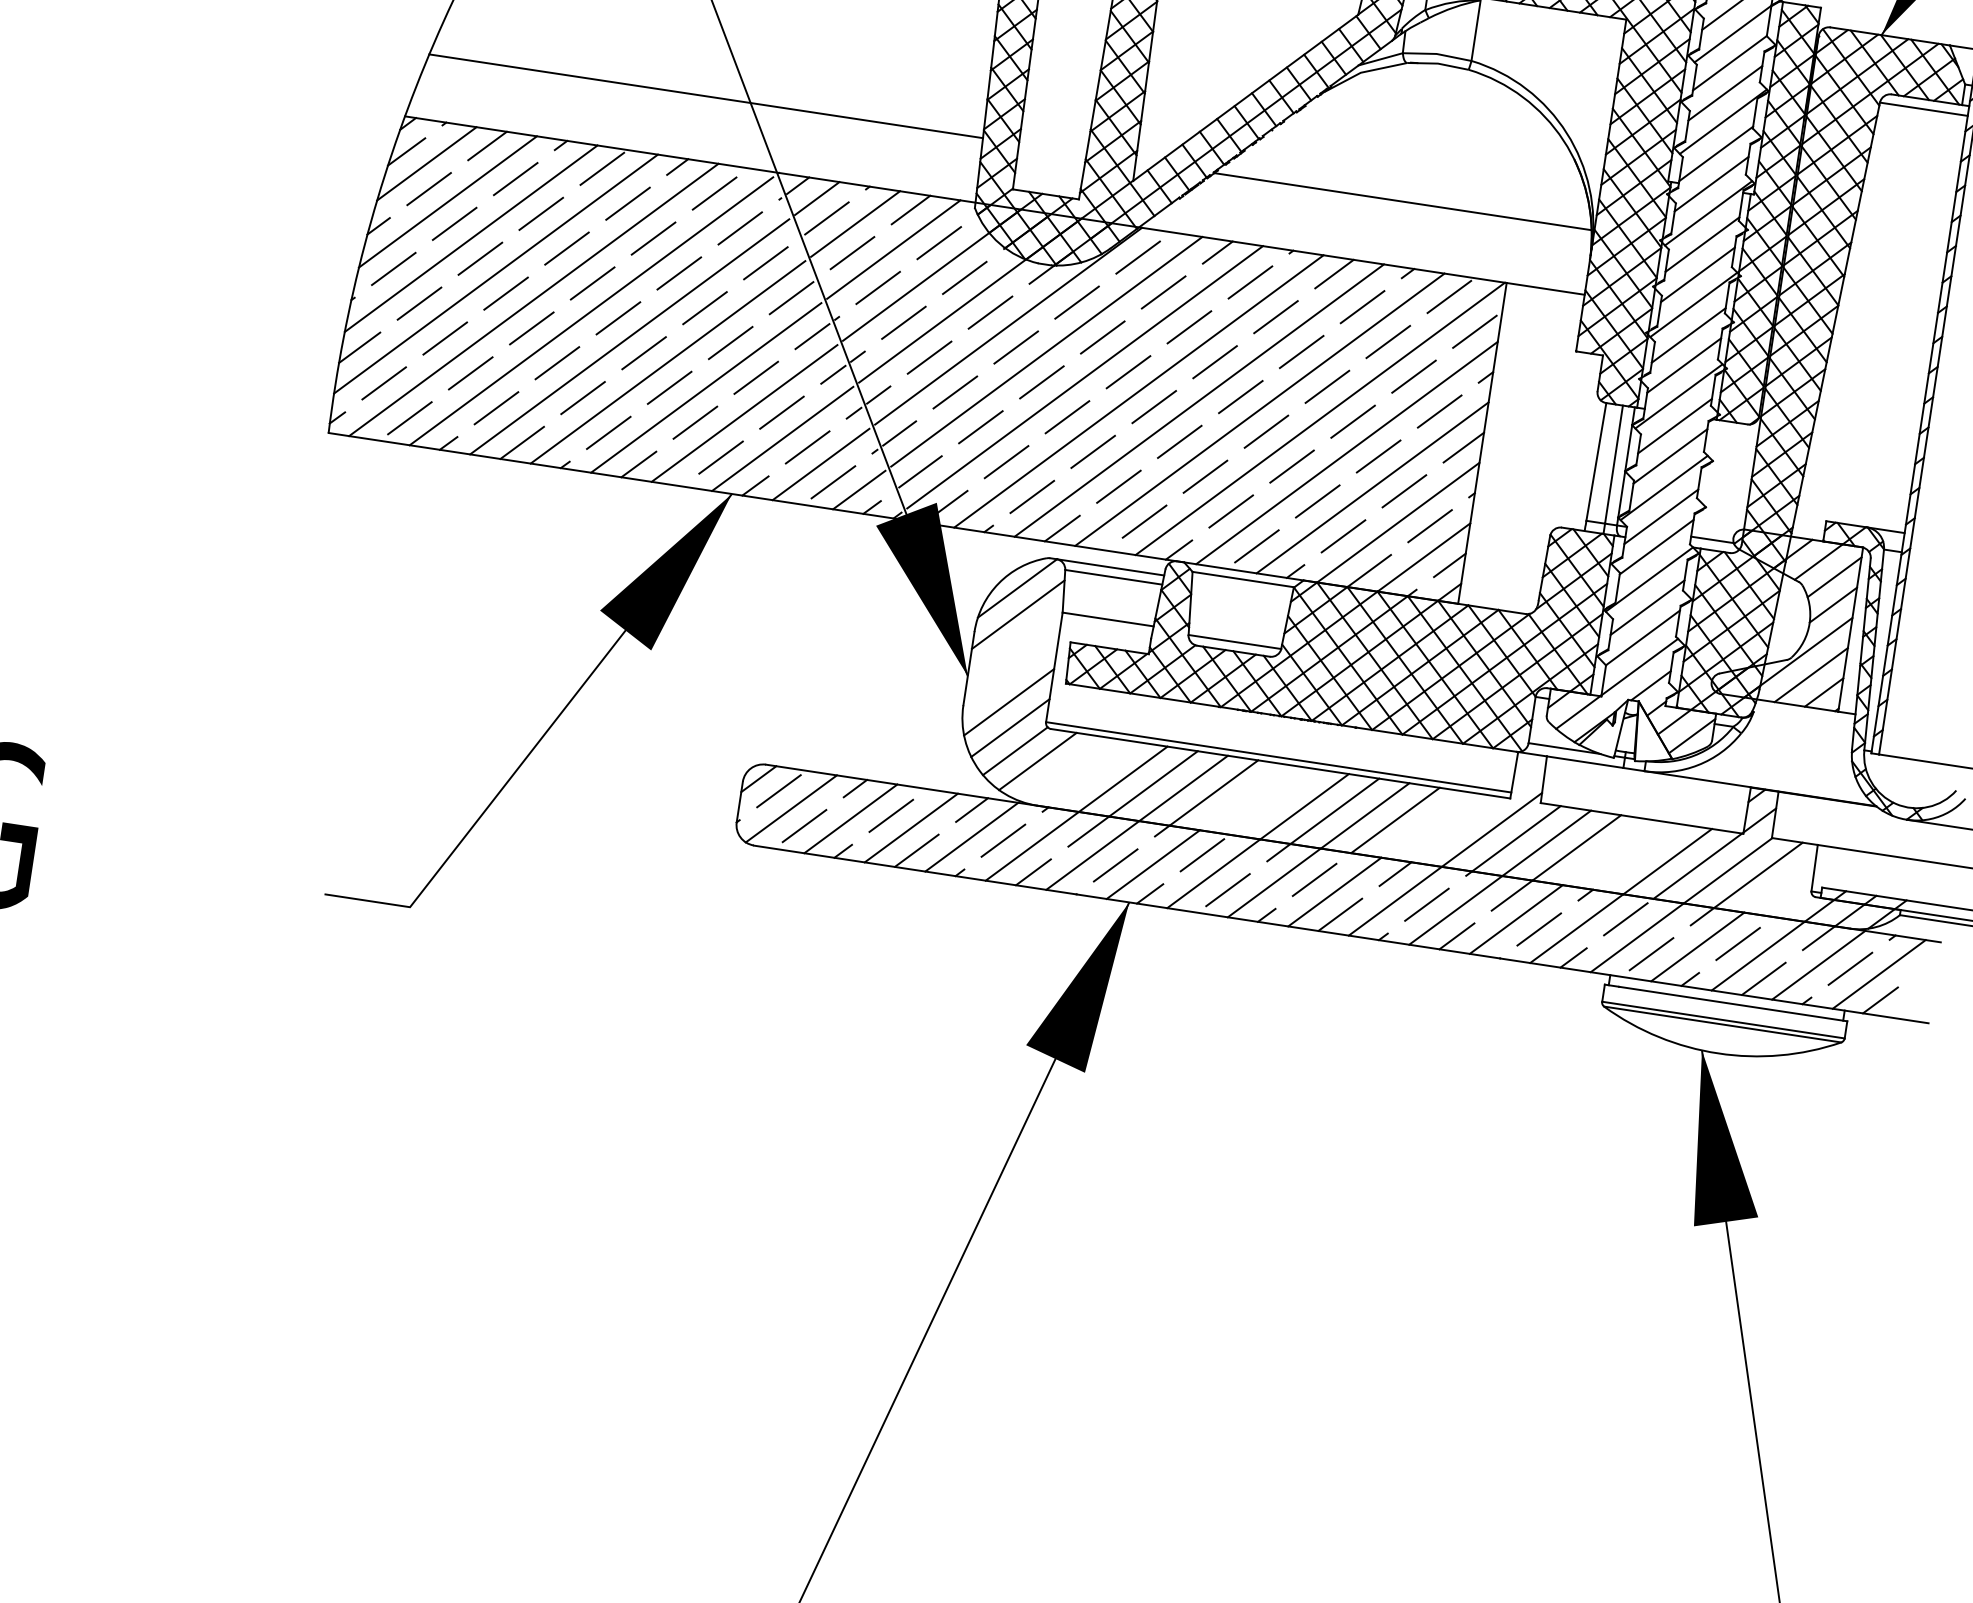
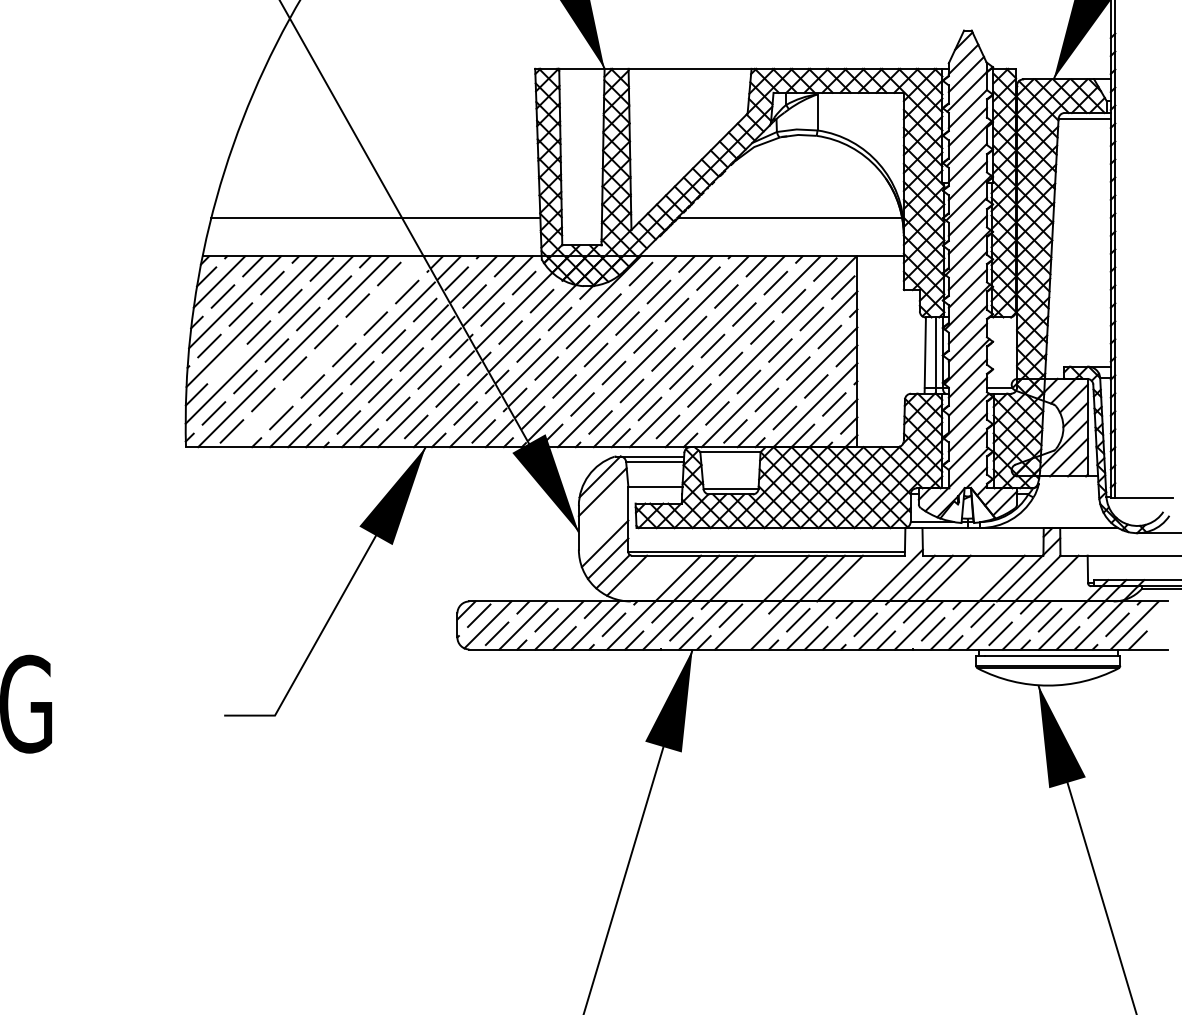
line: (419, 302) -> (227, 363), removed
line: (590, 311) -> (327, 353), removed
line: (1227, 889) -> (748, 633), removed

